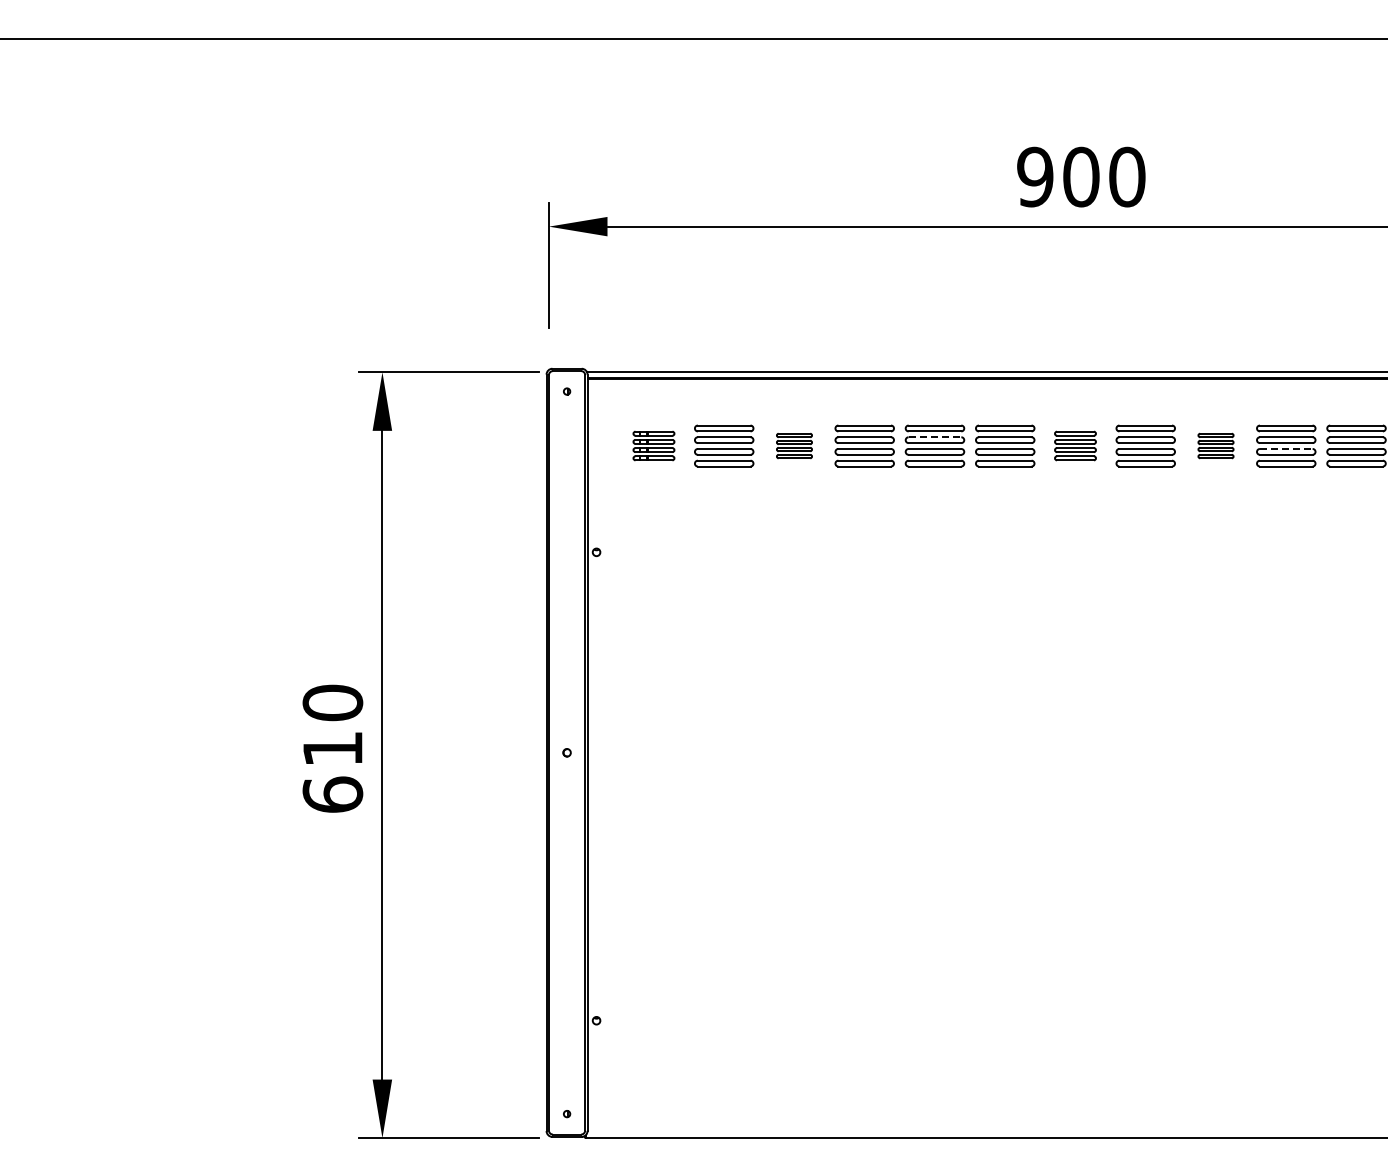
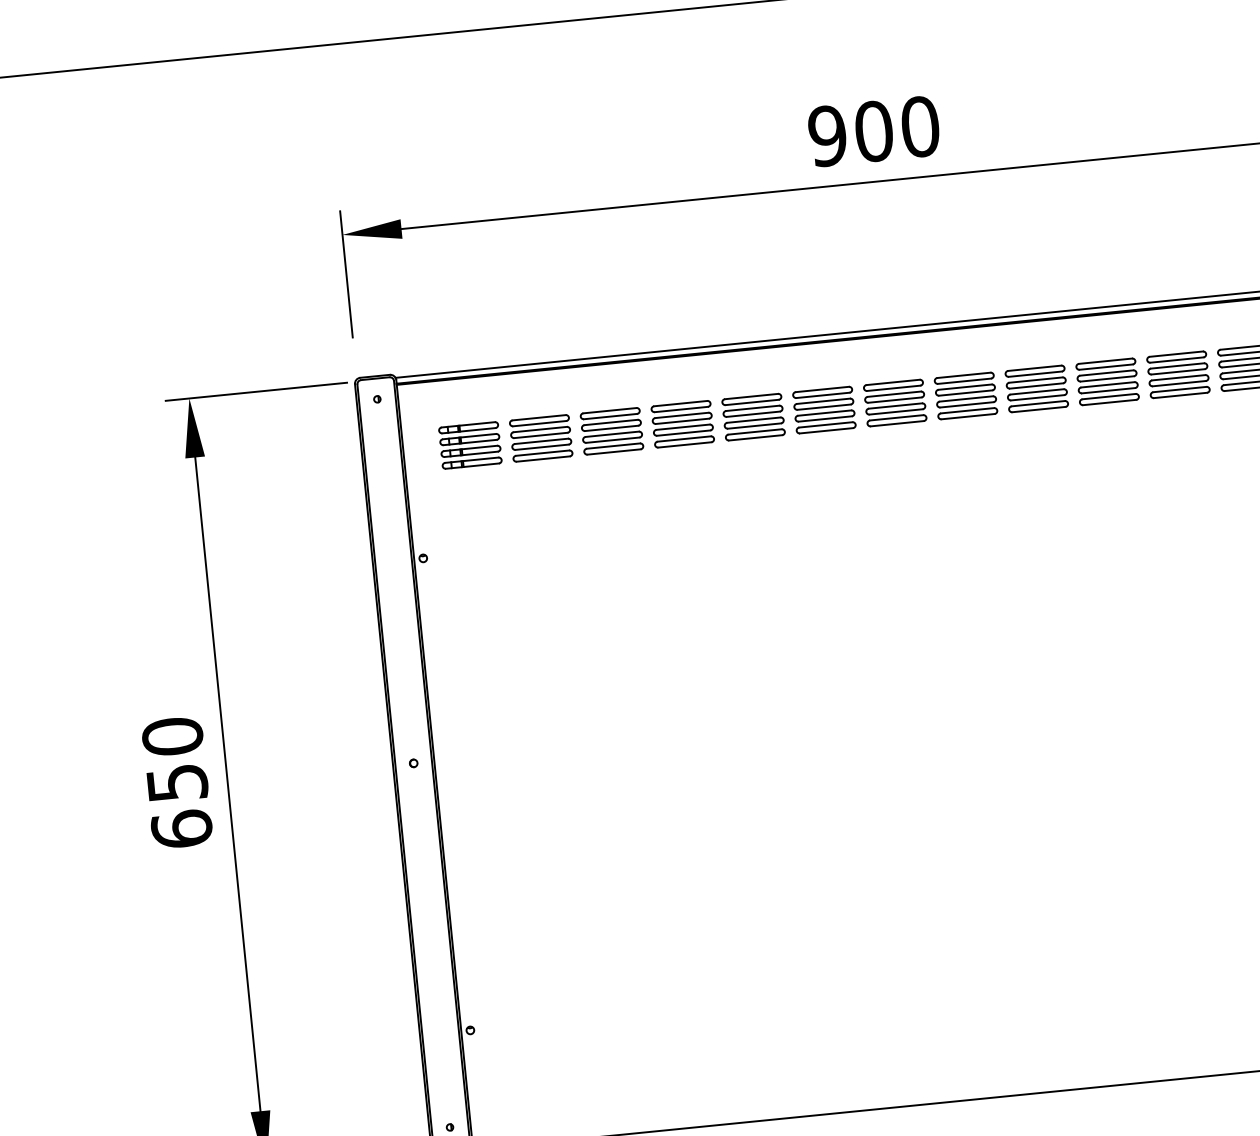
line: (935, 437) -> (753, 408), dashed -> solid
part: (653, 445) -> (469, 444), size x1.43
part: (794, 445) -> (611, 430), size x1.67
part: (1075, 445) -> (895, 402), size x1.43
part: (1215, 445) -> (1036, 388), size x1.67
line: (1286, 448) -> (1108, 384), dashed -> solid
text: (333, 749) -> (177, 783), 610 -> 650

